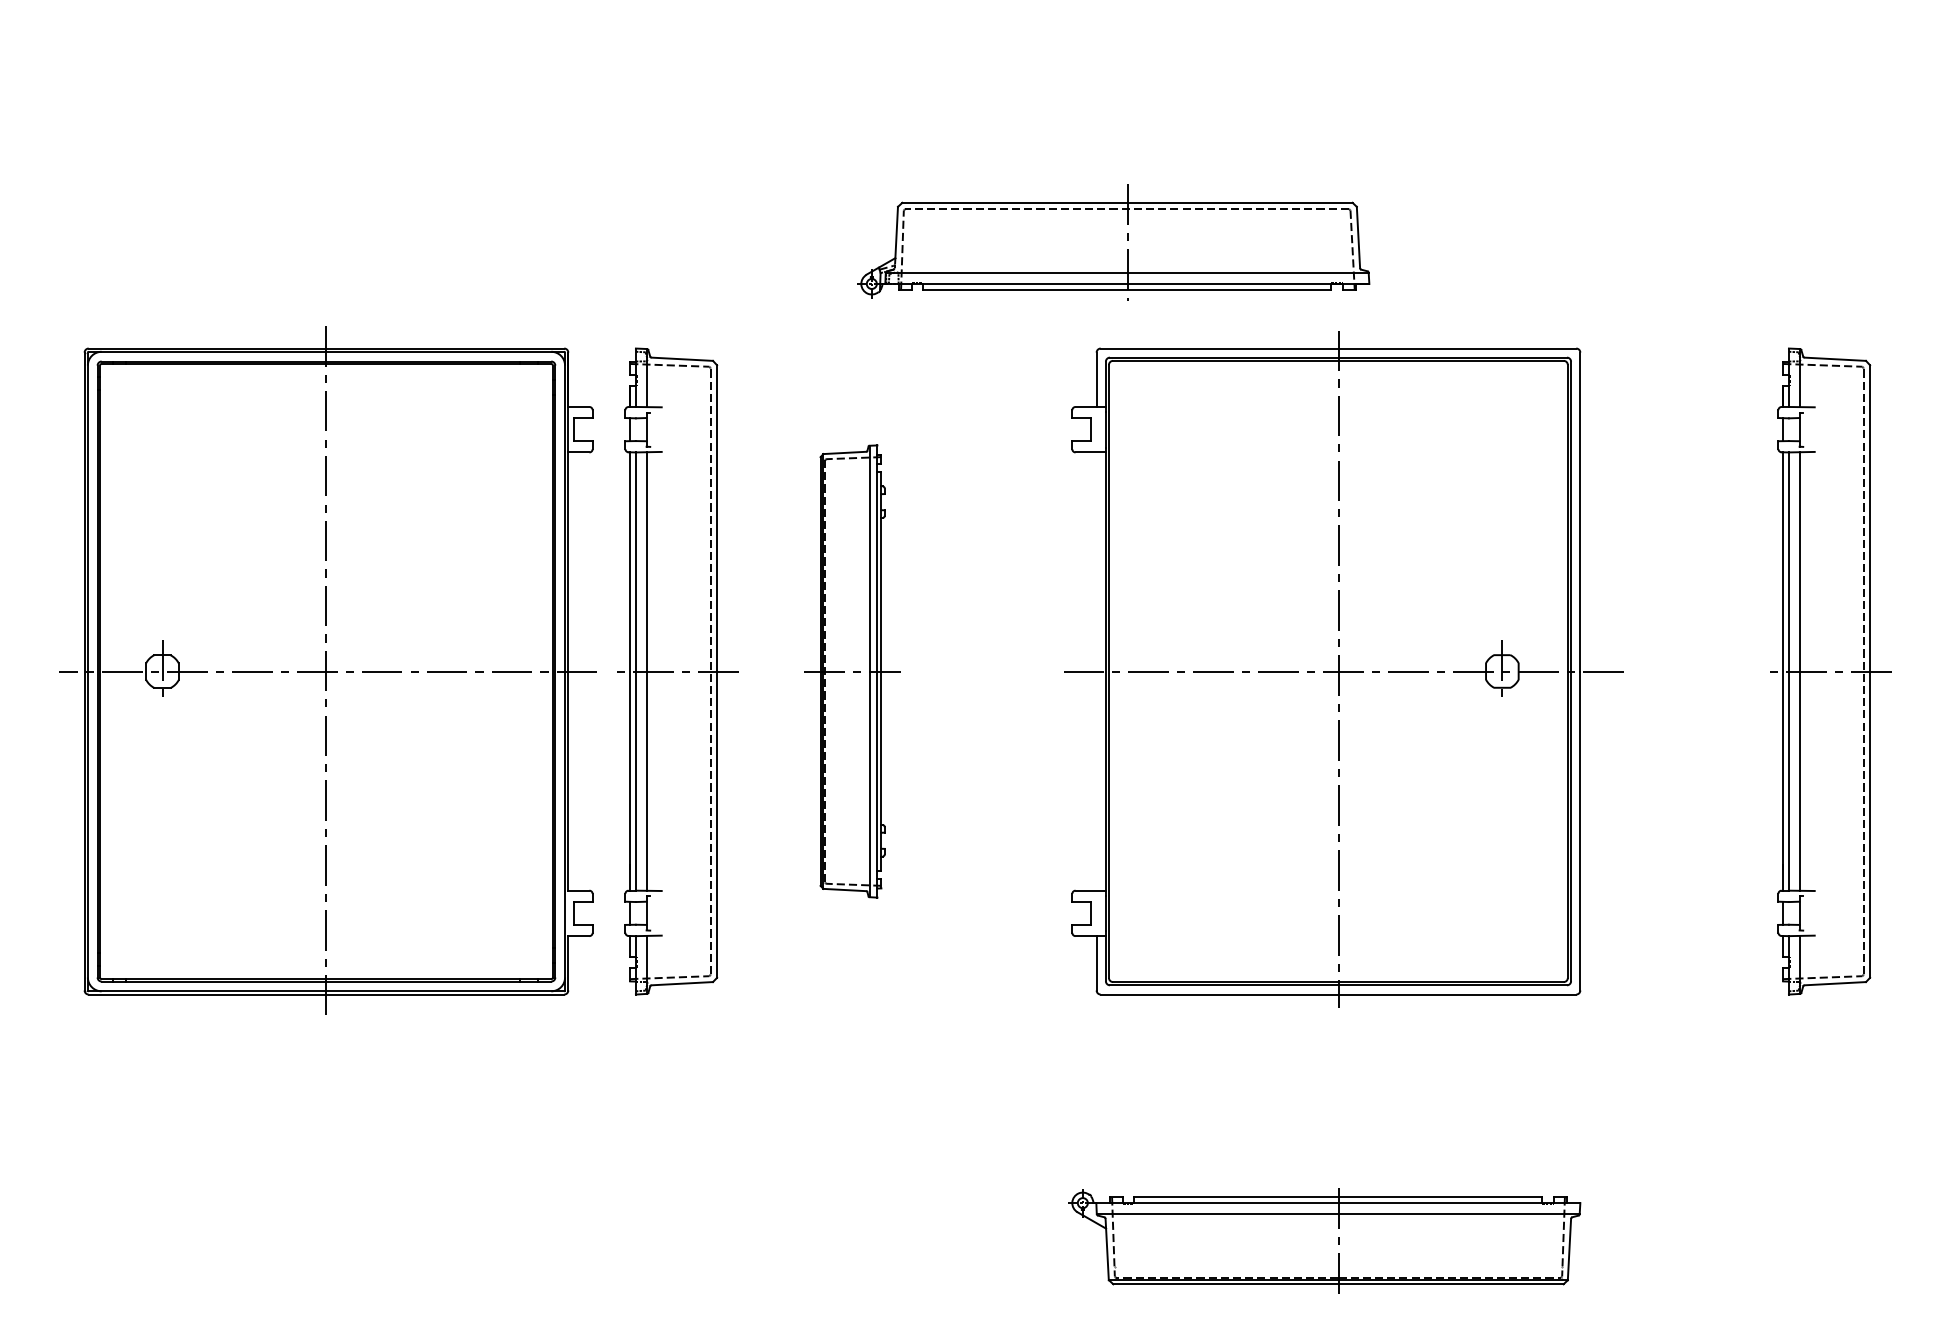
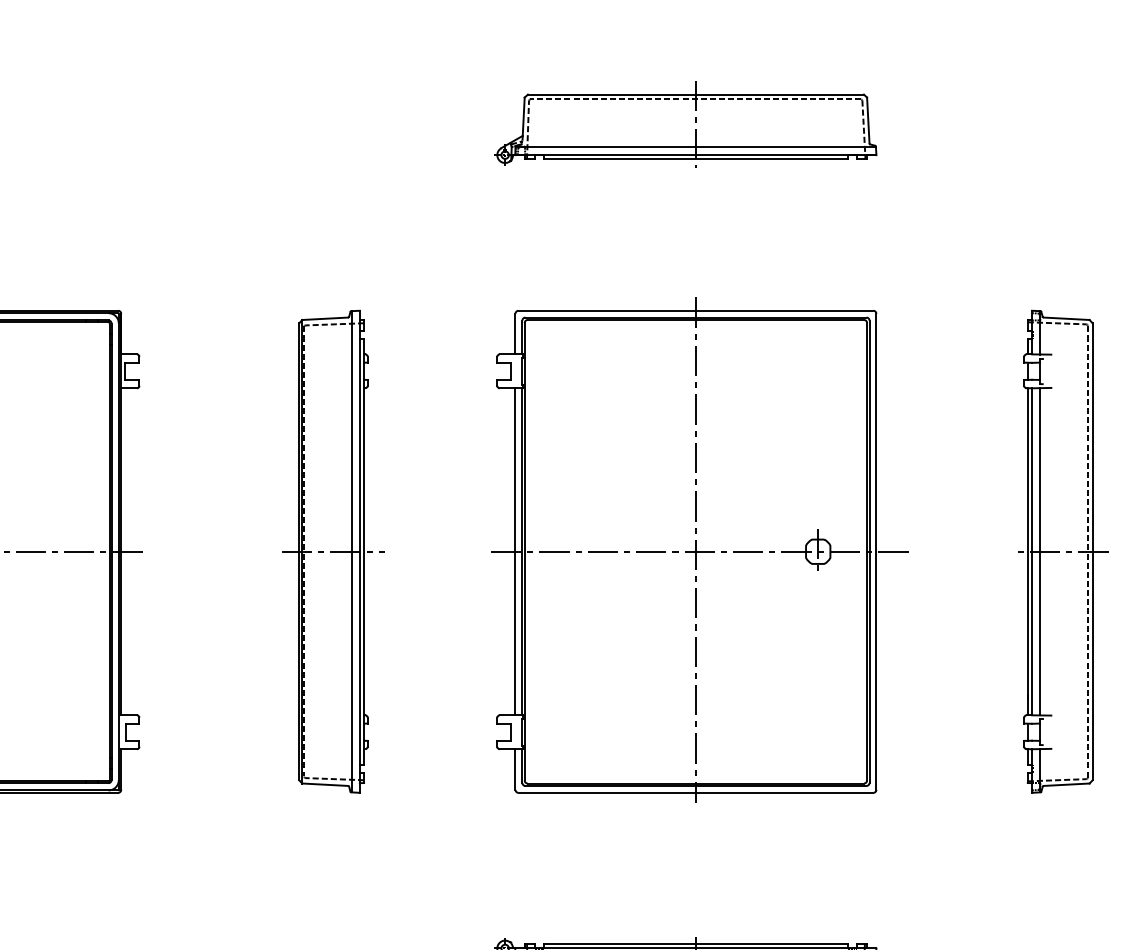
part: (1113, 242) -> (685, 124), moved
part: (677, 671) -> (202, 551), removed
part: (852, 671) -> (333, 551), size x1.43
line: (1096, 671) -> (515, 551), added

